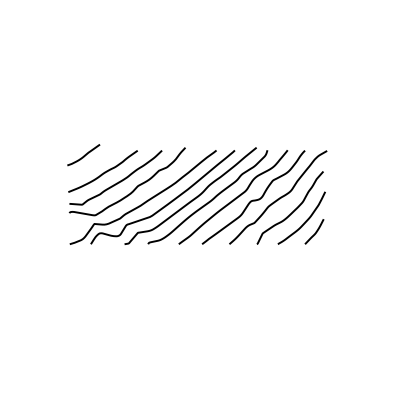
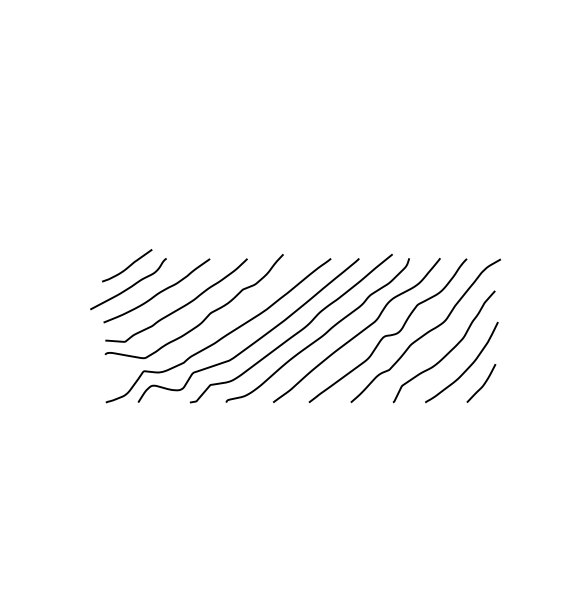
curve: (84, 168) -> (128, 286), added

